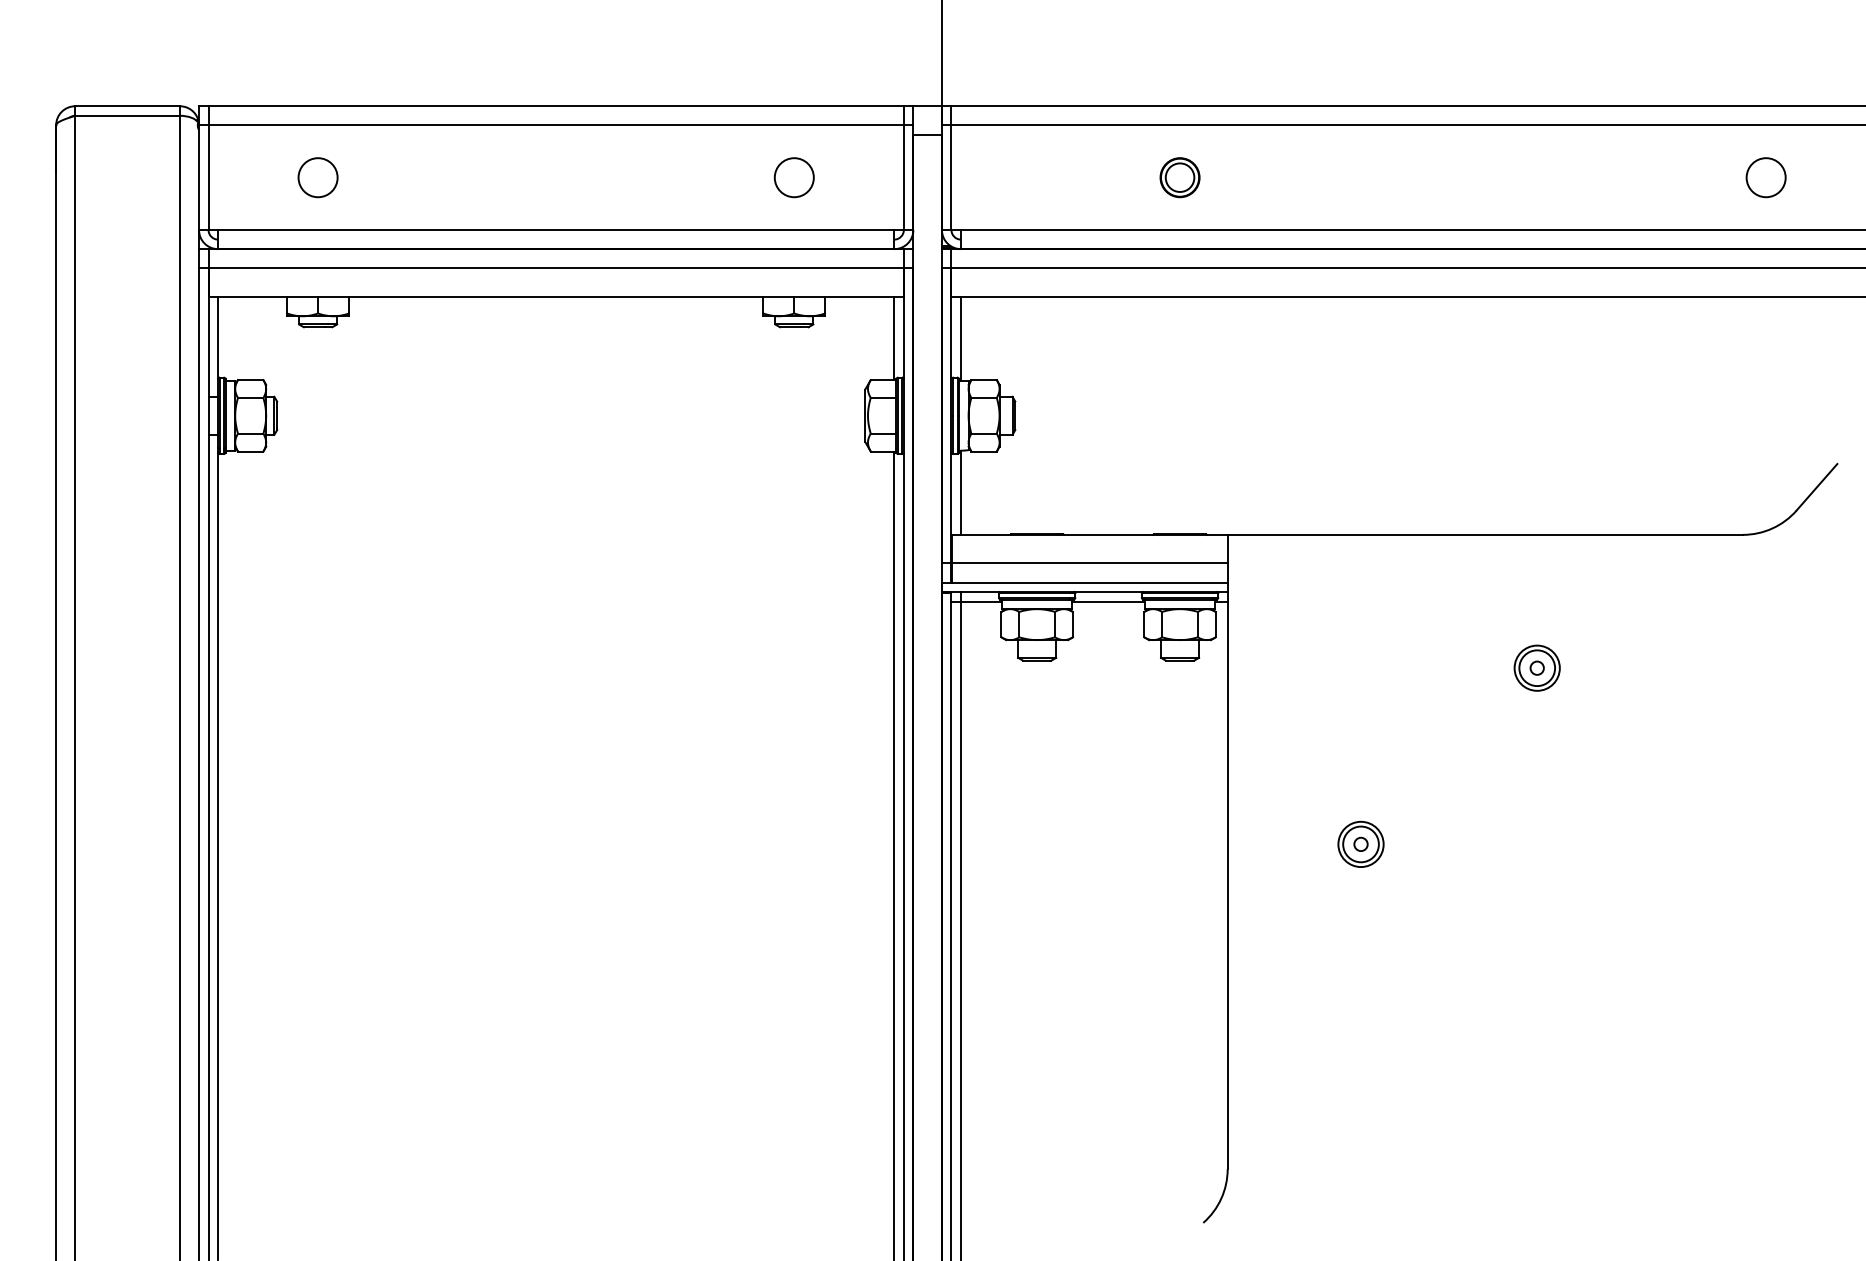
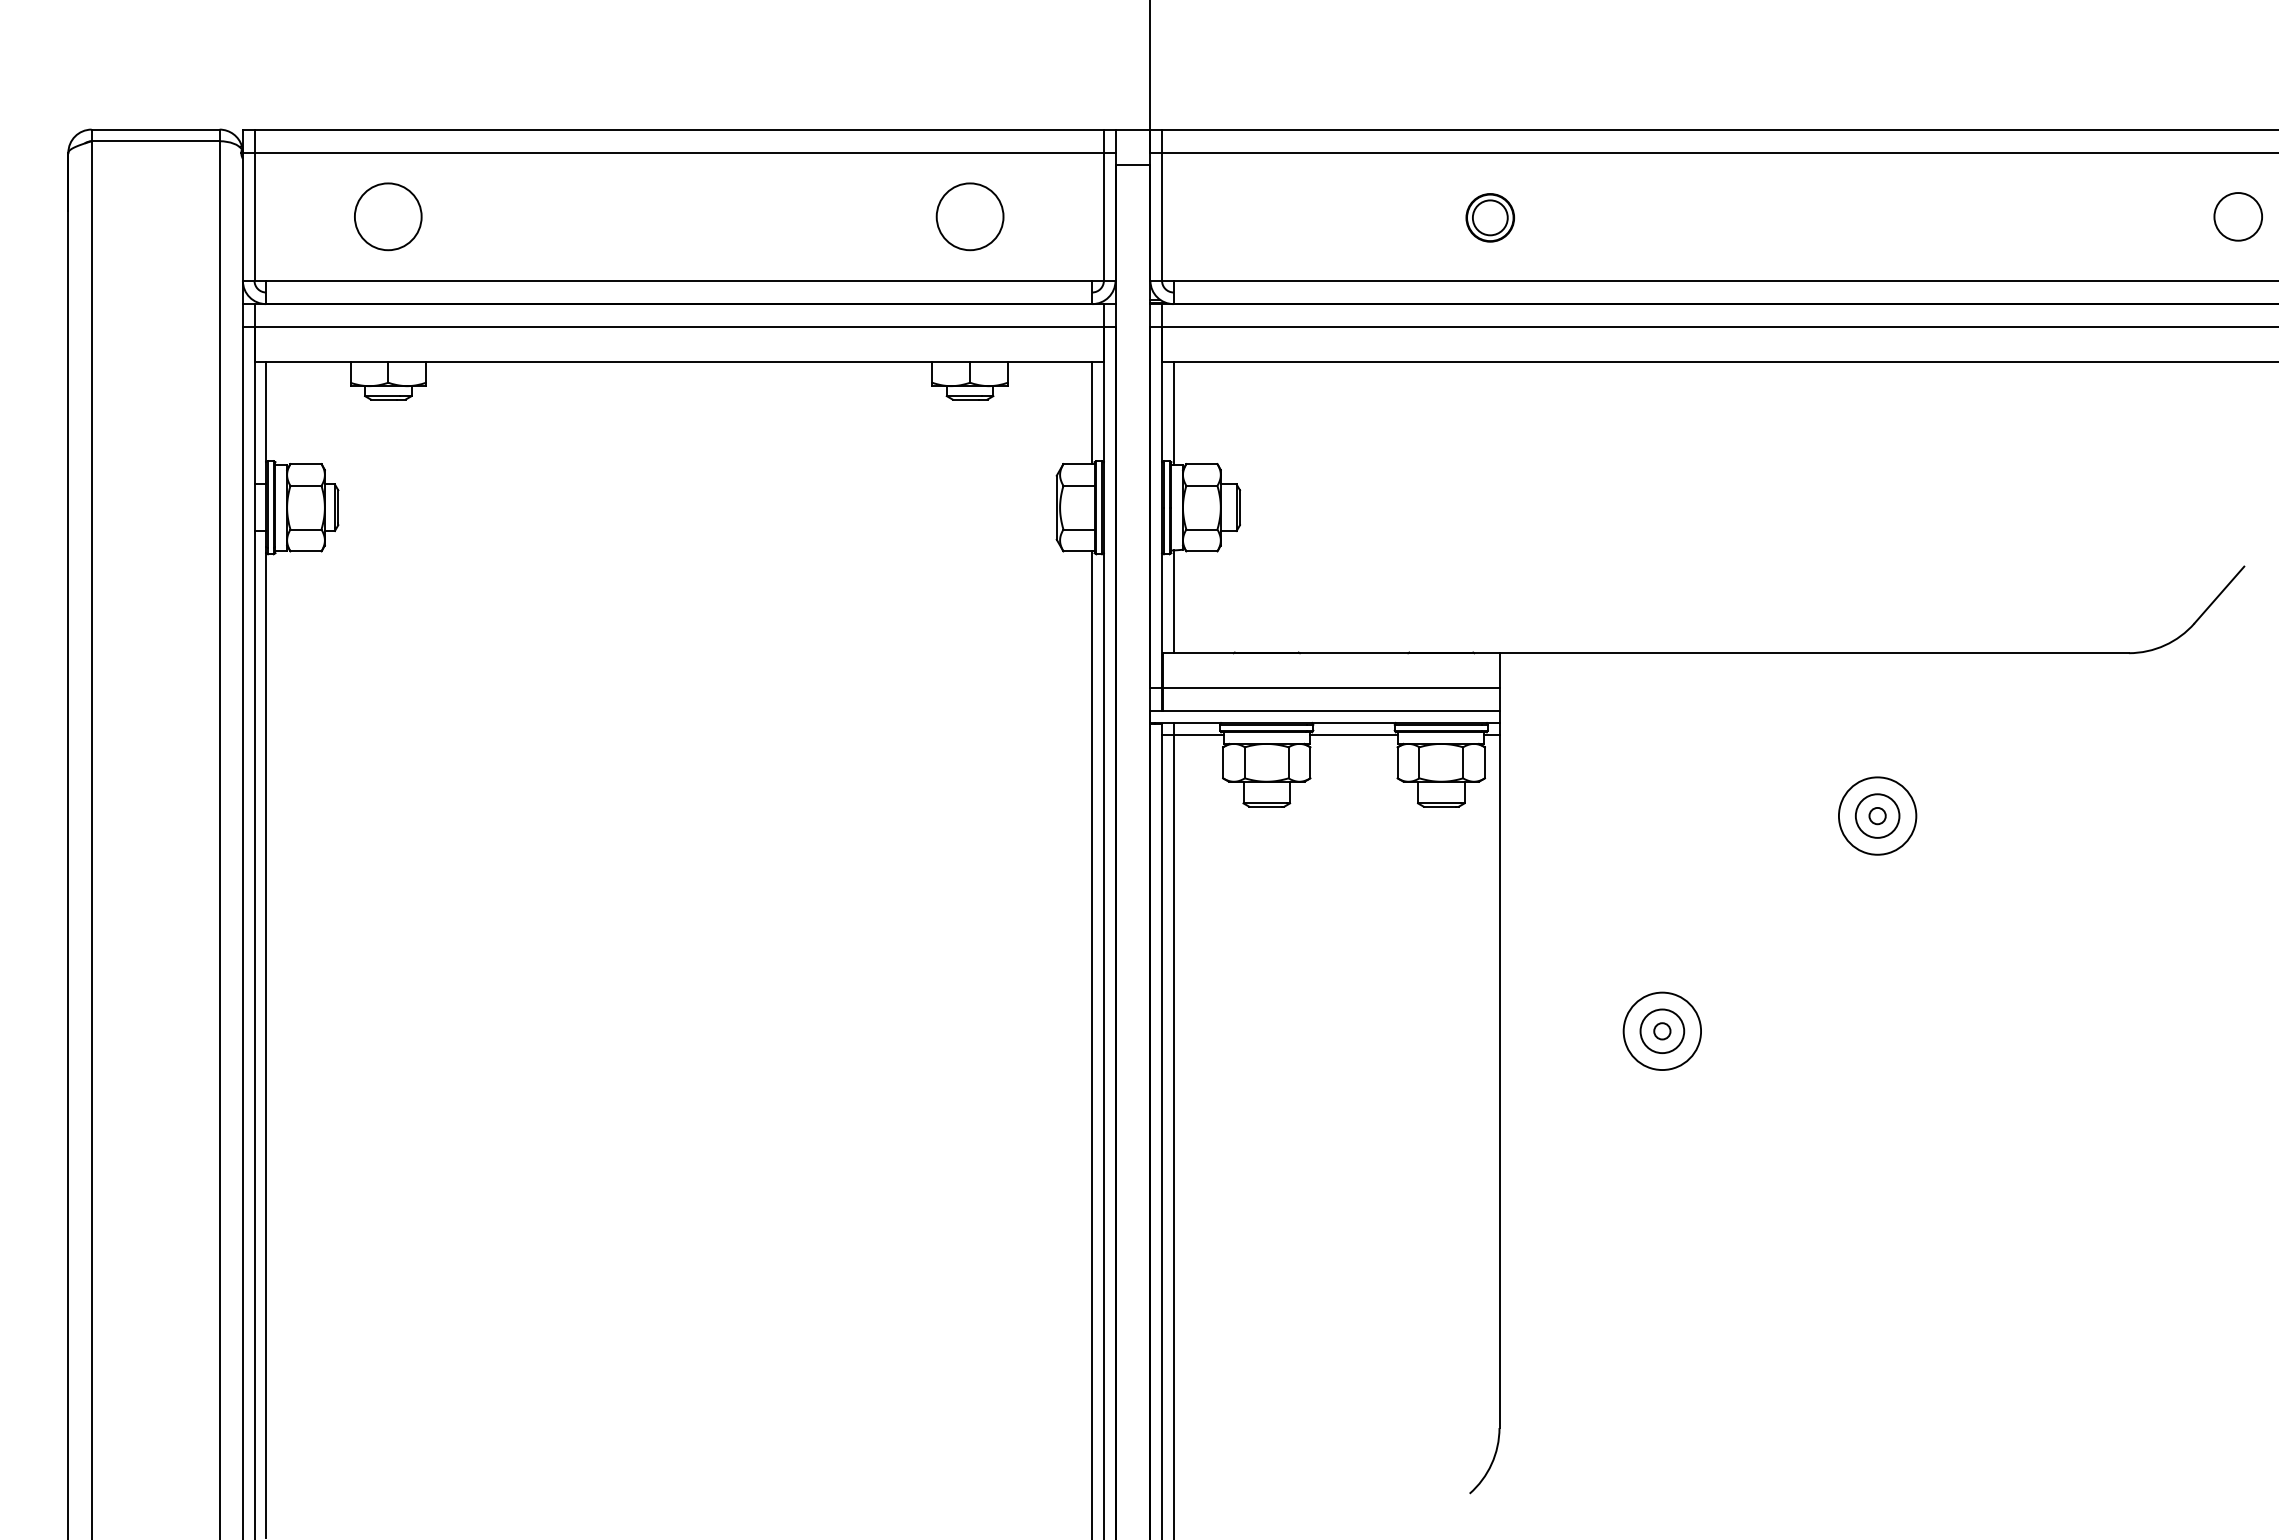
circle: (318, 177) -> (388, 216), size x1.4
circle: (793, 177) -> (969, 216), size x1.4
part: (1179, 177) -> (1489, 217), moved
circle: (1765, 177) -> (2237, 216), moved
circle: (1537, 667) -> (1877, 815), size x1.4
circle: (1361, 843) -> (1662, 1030), size x1.4

